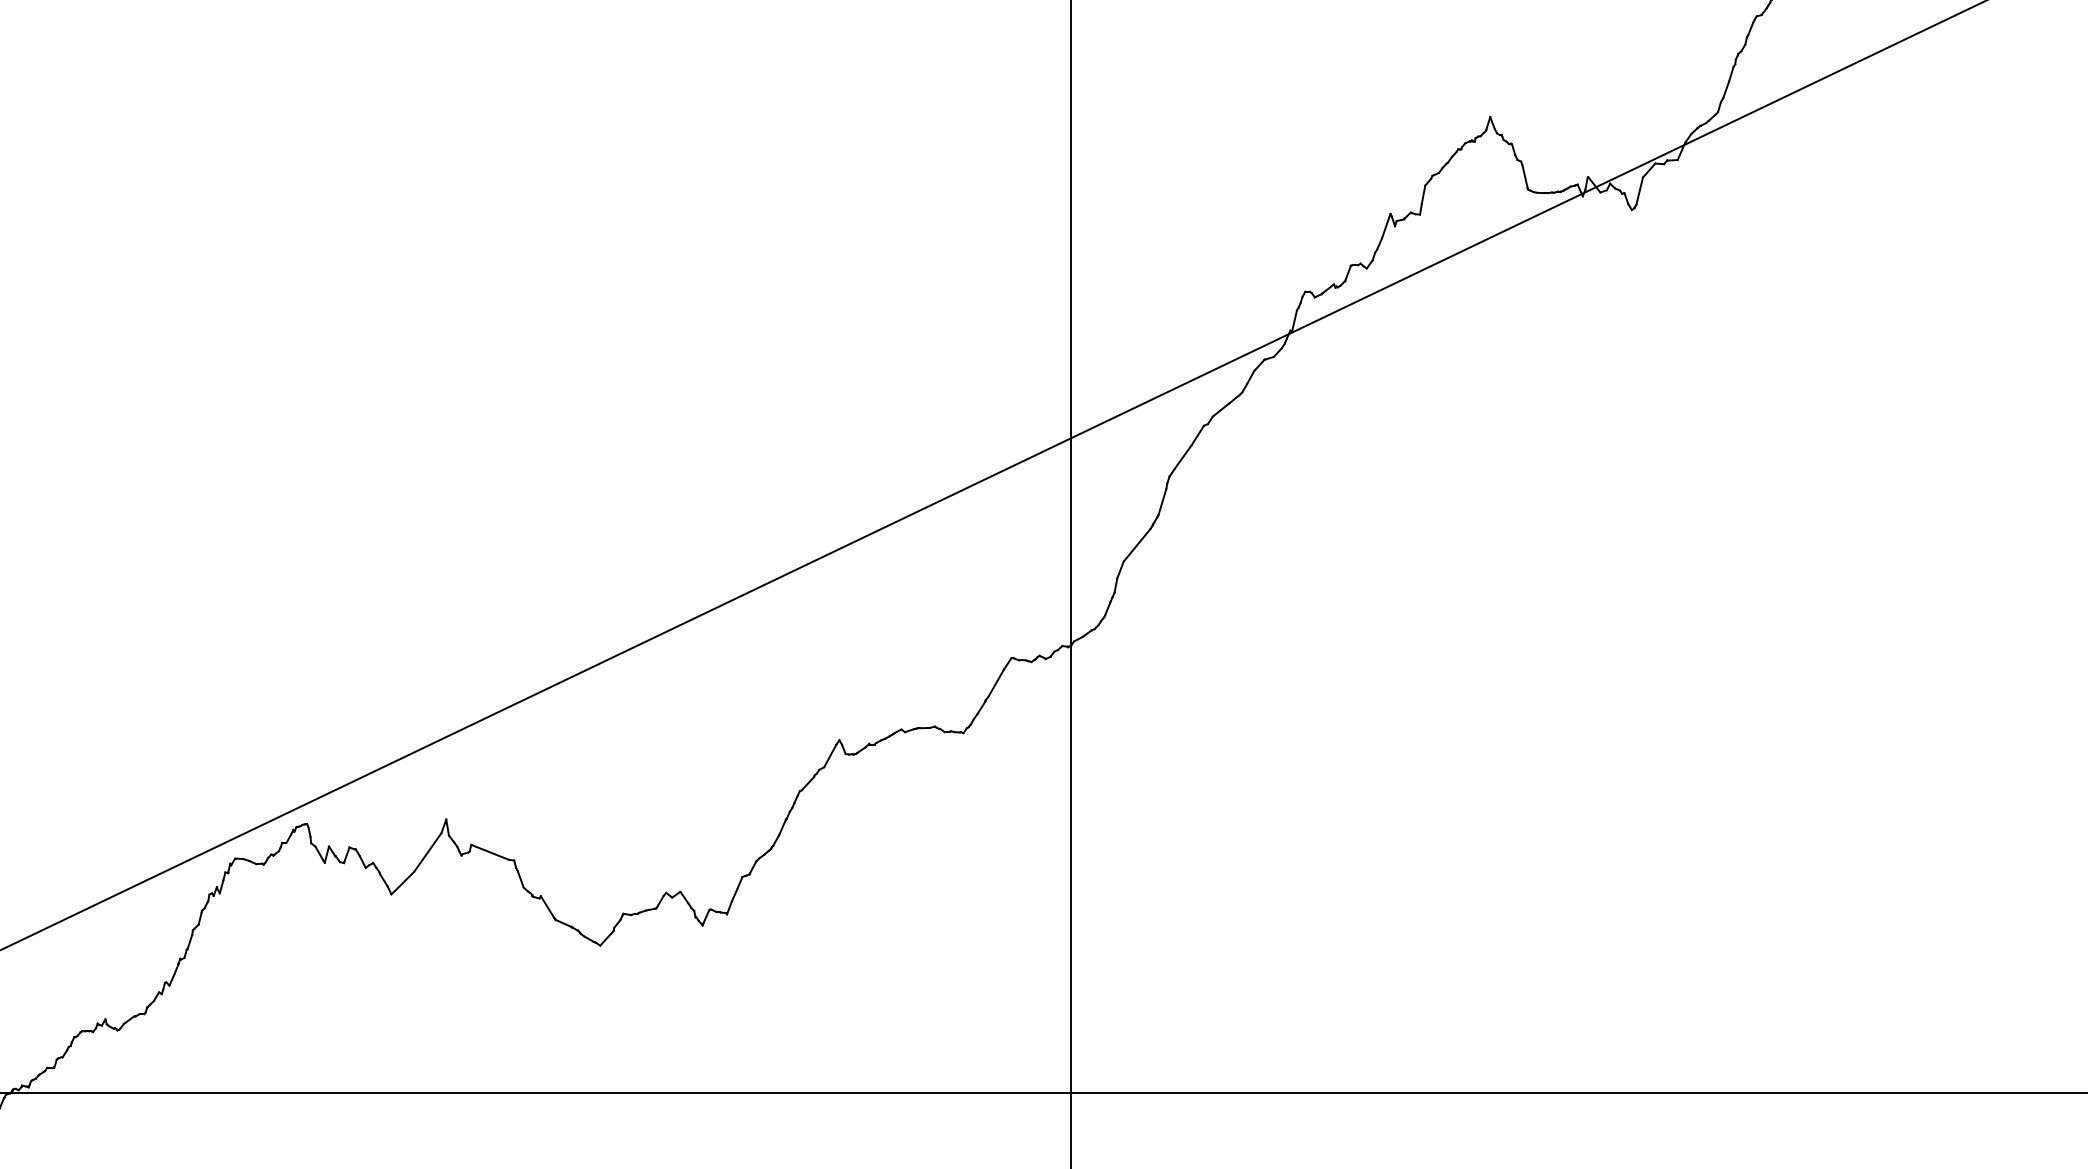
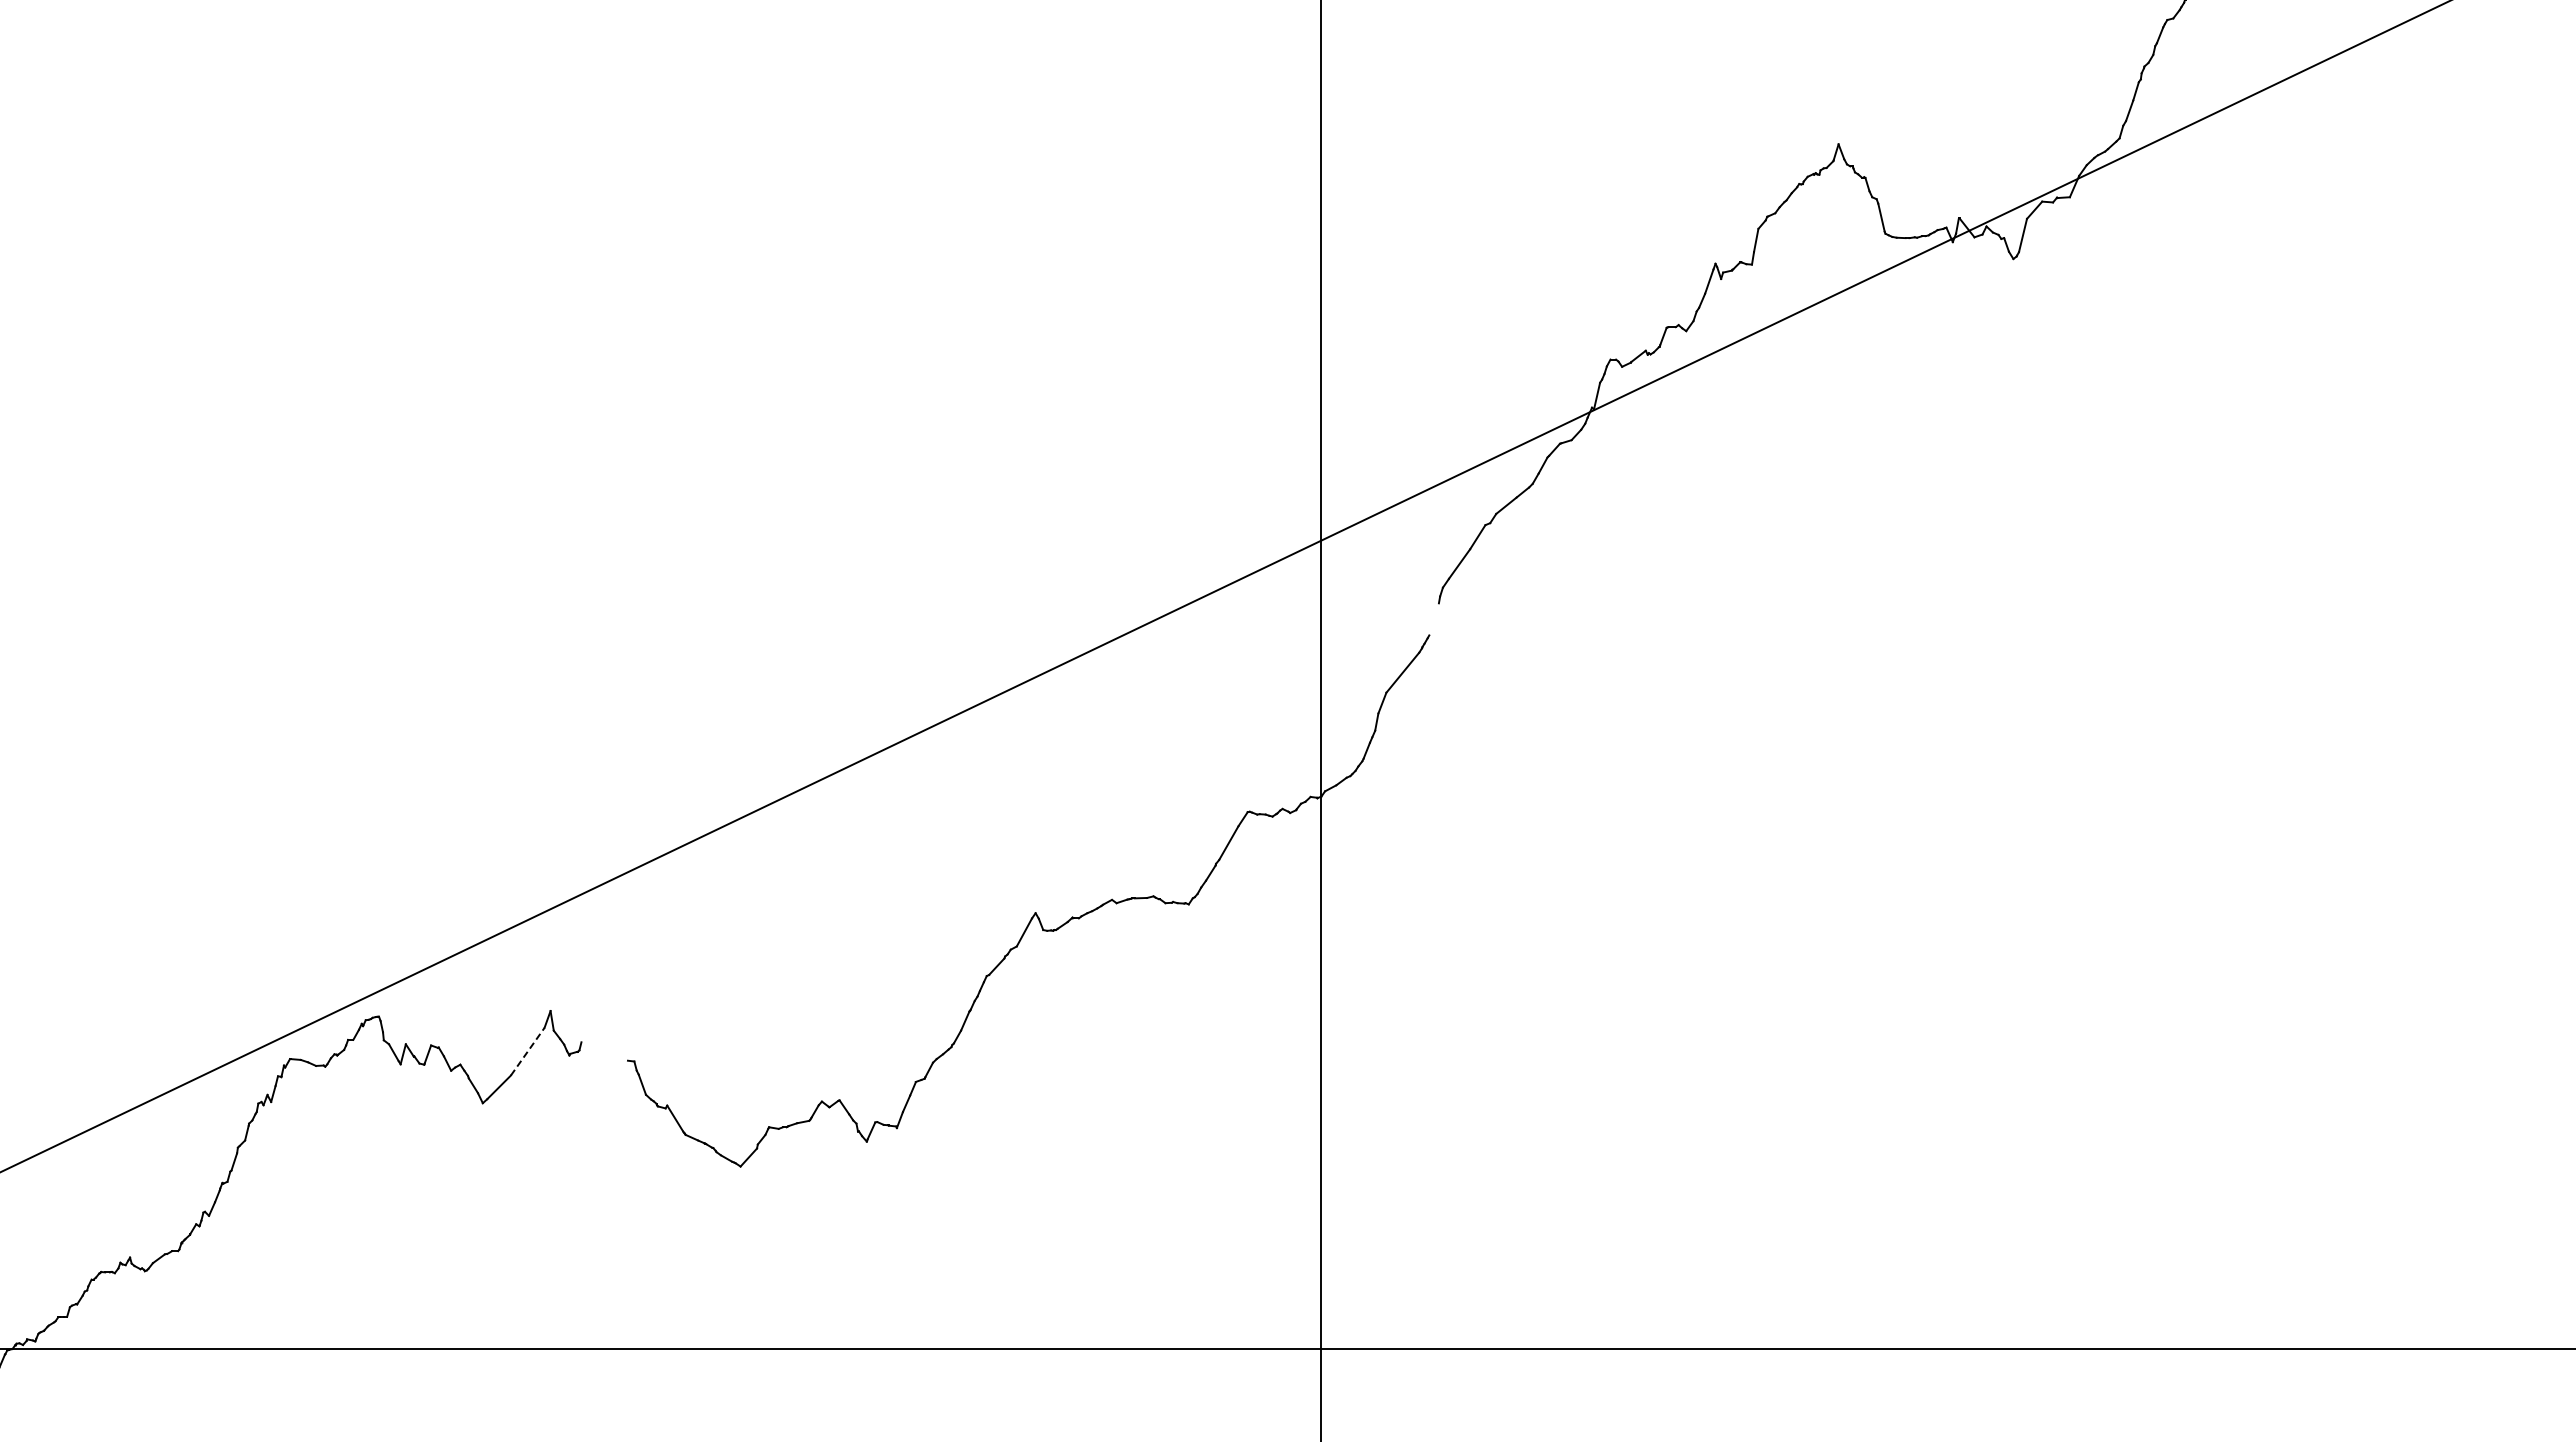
line: (1161, 502) -> (1433, 619), removed
line: (428, 852) -> (528, 1051), solid -> dashed
line: (490, 852) -> (604, 1051), removed

